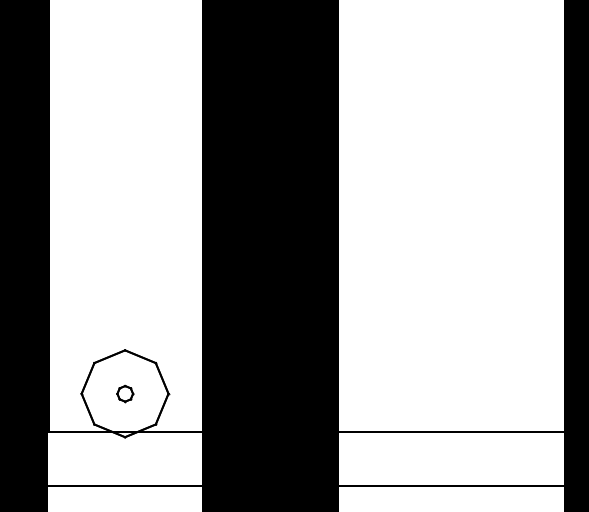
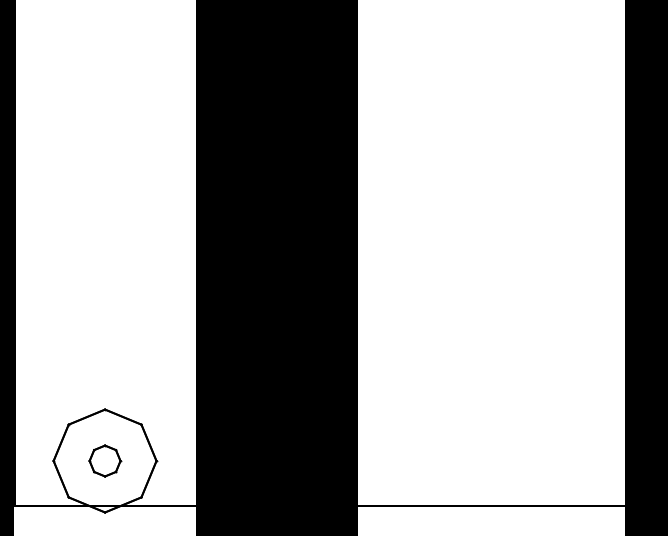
part: (125, 393) -> (105, 460), size x1.67

